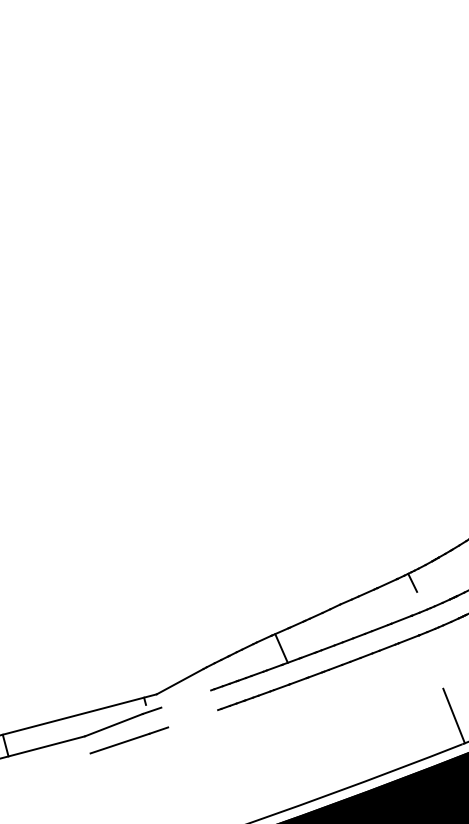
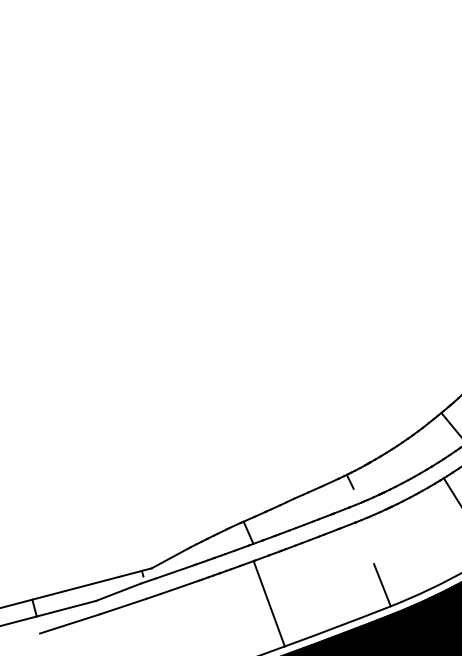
line: (186, 698) -> (174, 571), added
line: (192, 719) -> (179, 587), added
line: (307, 739) -> (268, 603), added
line: (52, 765) -> (70, 623), added

